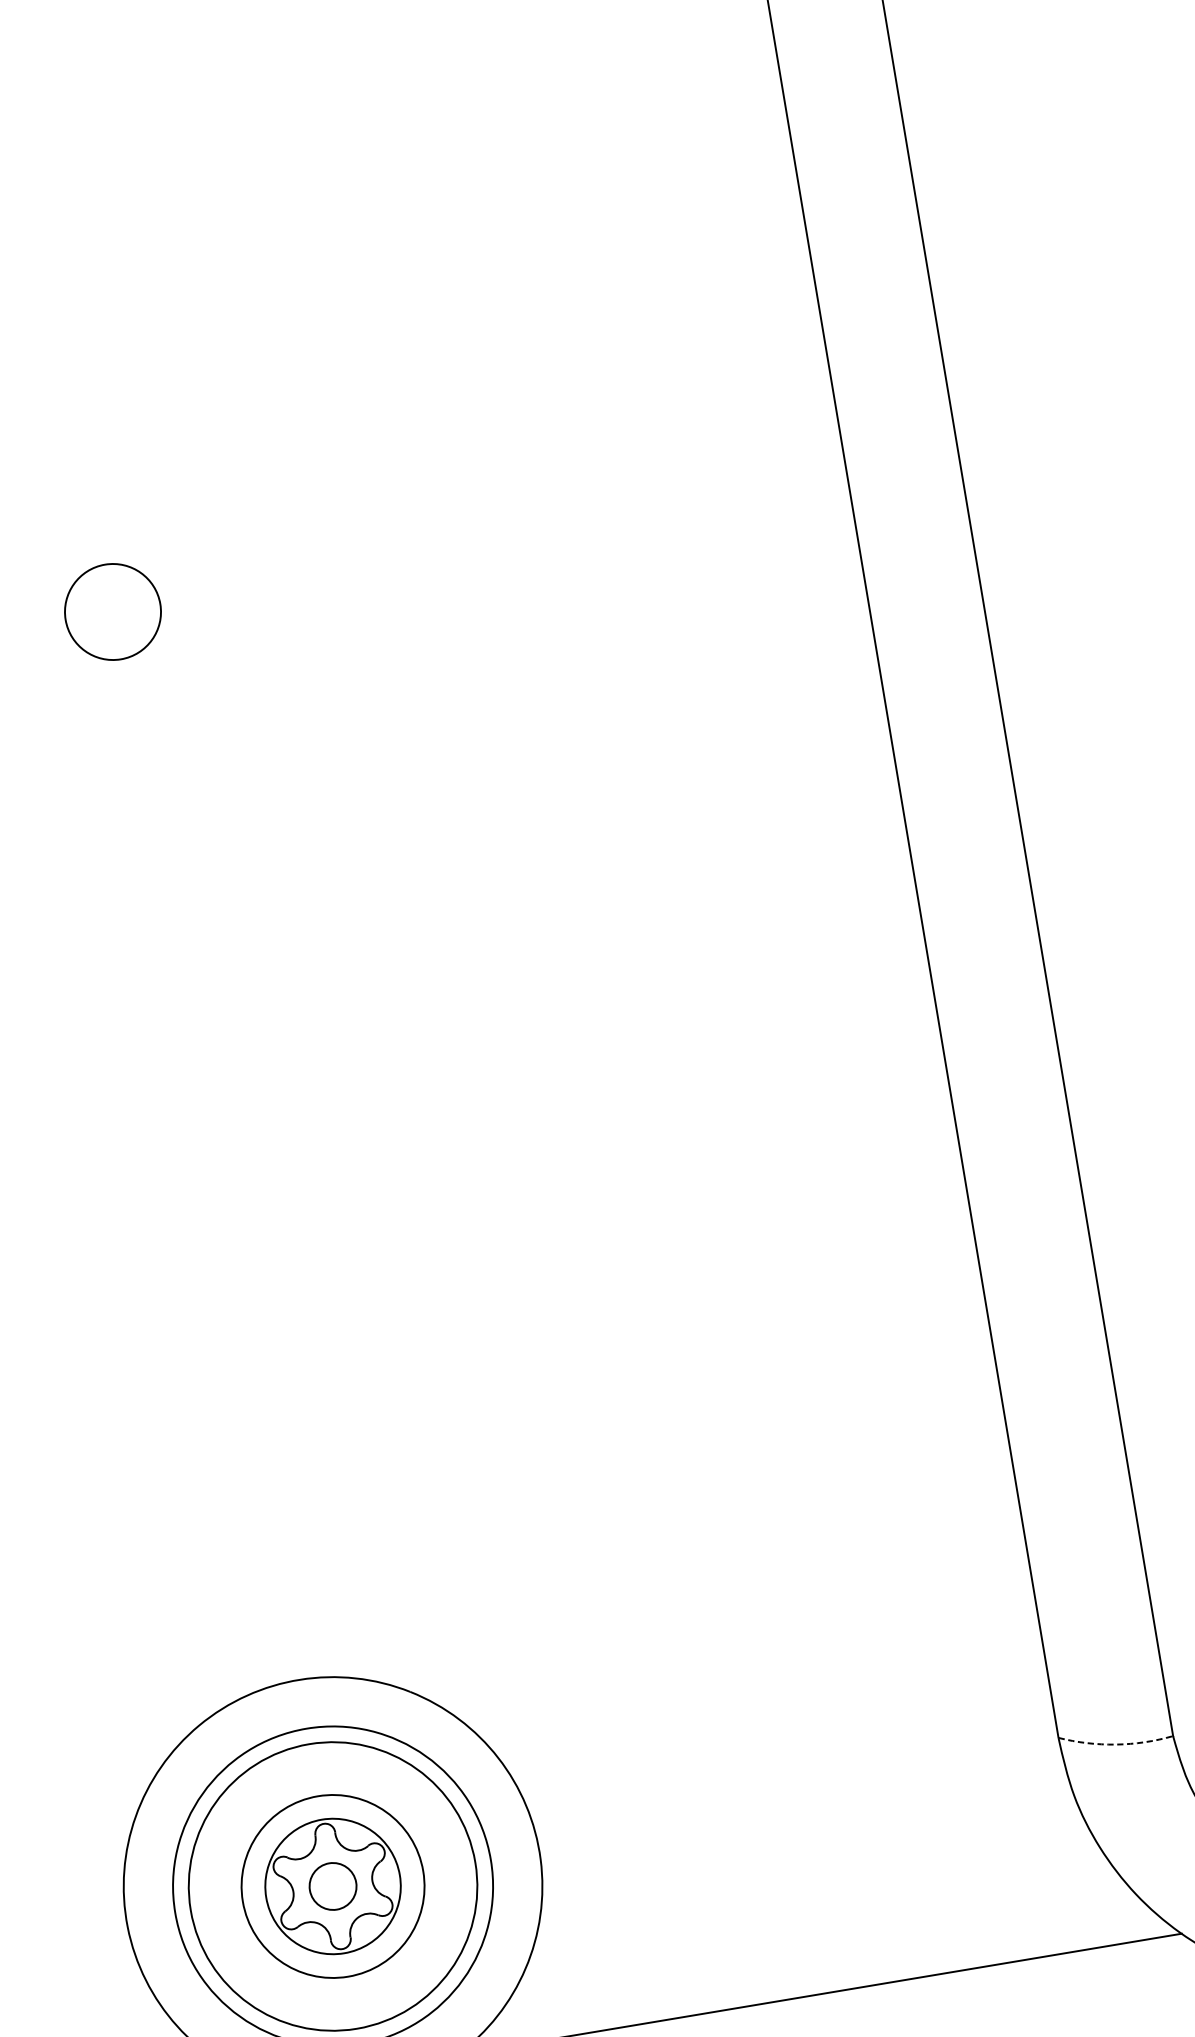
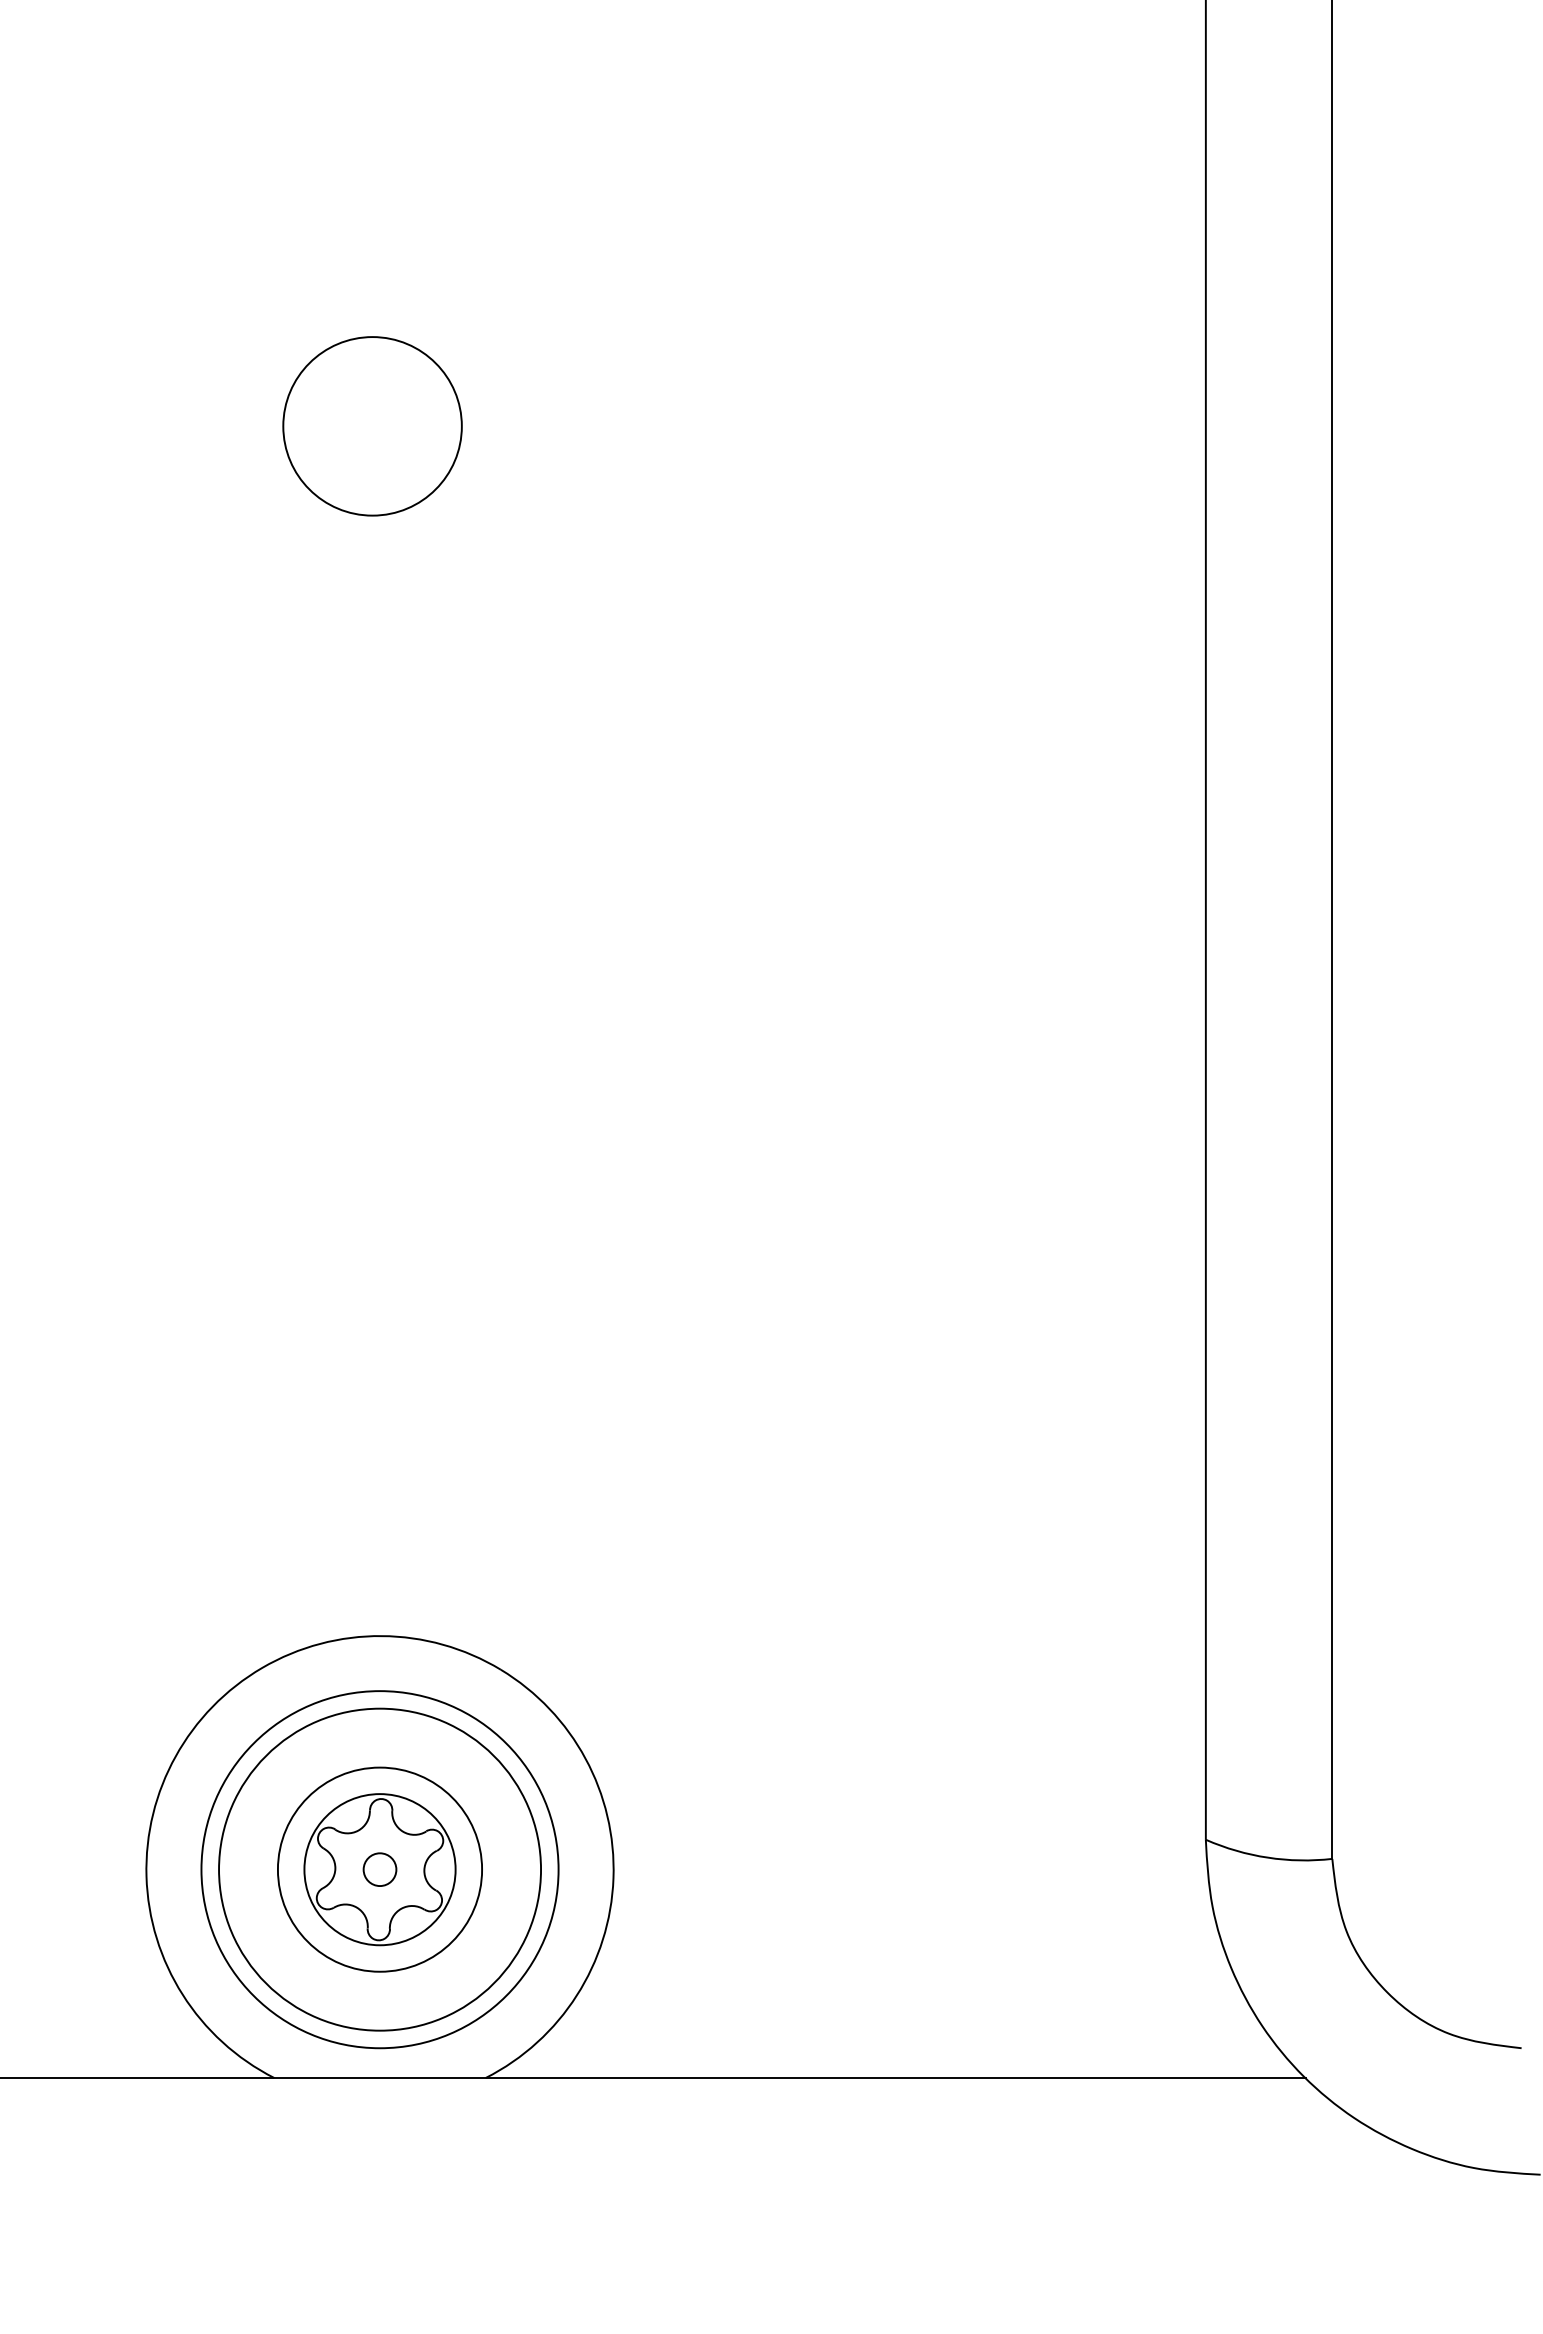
circle: (112, 612) -> (372, 426), size x1.67
arc: (1115, 1744) -> (1267, 1857), dashed -> solid
circle: (332, 1886) -> (379, 1869), size x0.62

